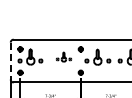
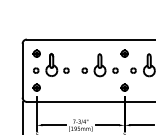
part: (63, 56) -> (99, 64), size x1.67
line: (10, 61) -> (22, 71), dashed -> solid

